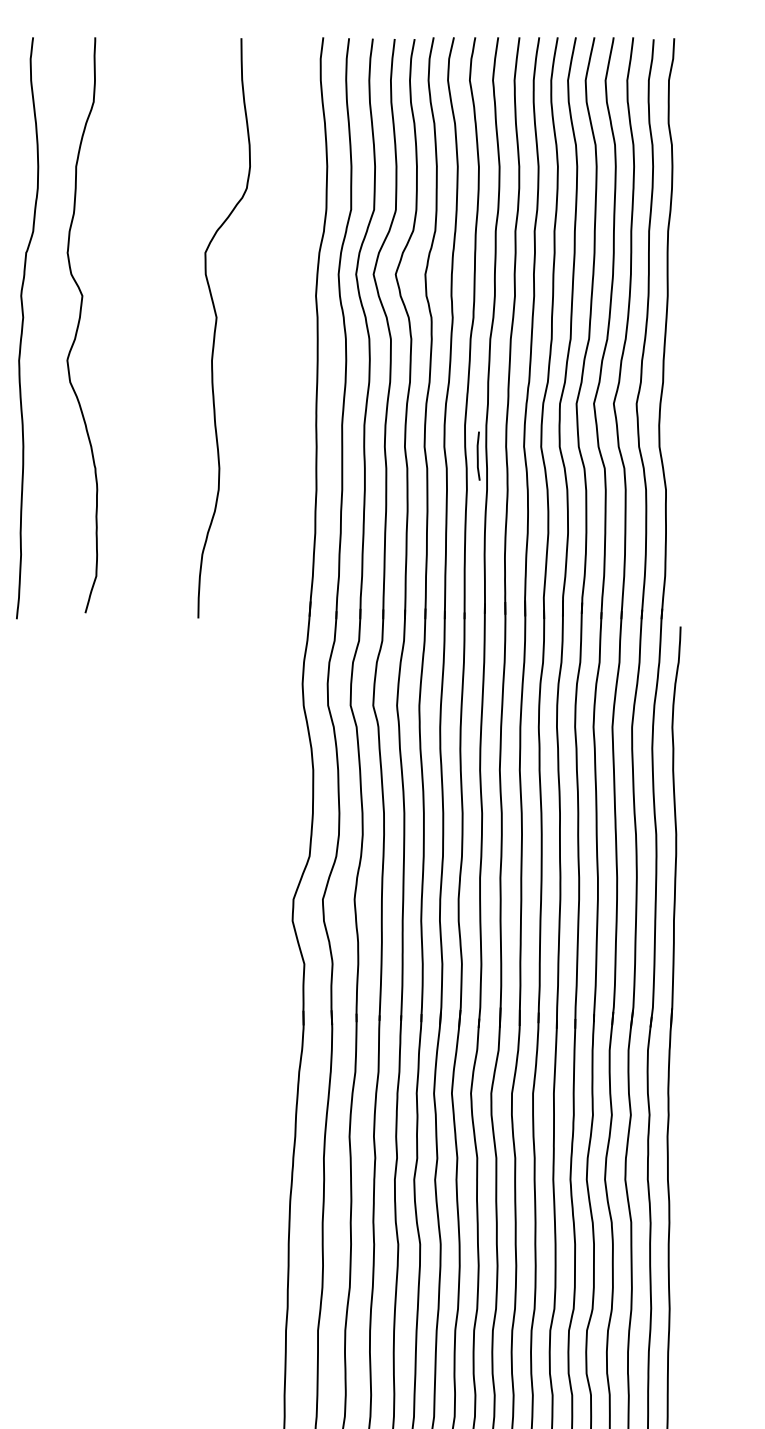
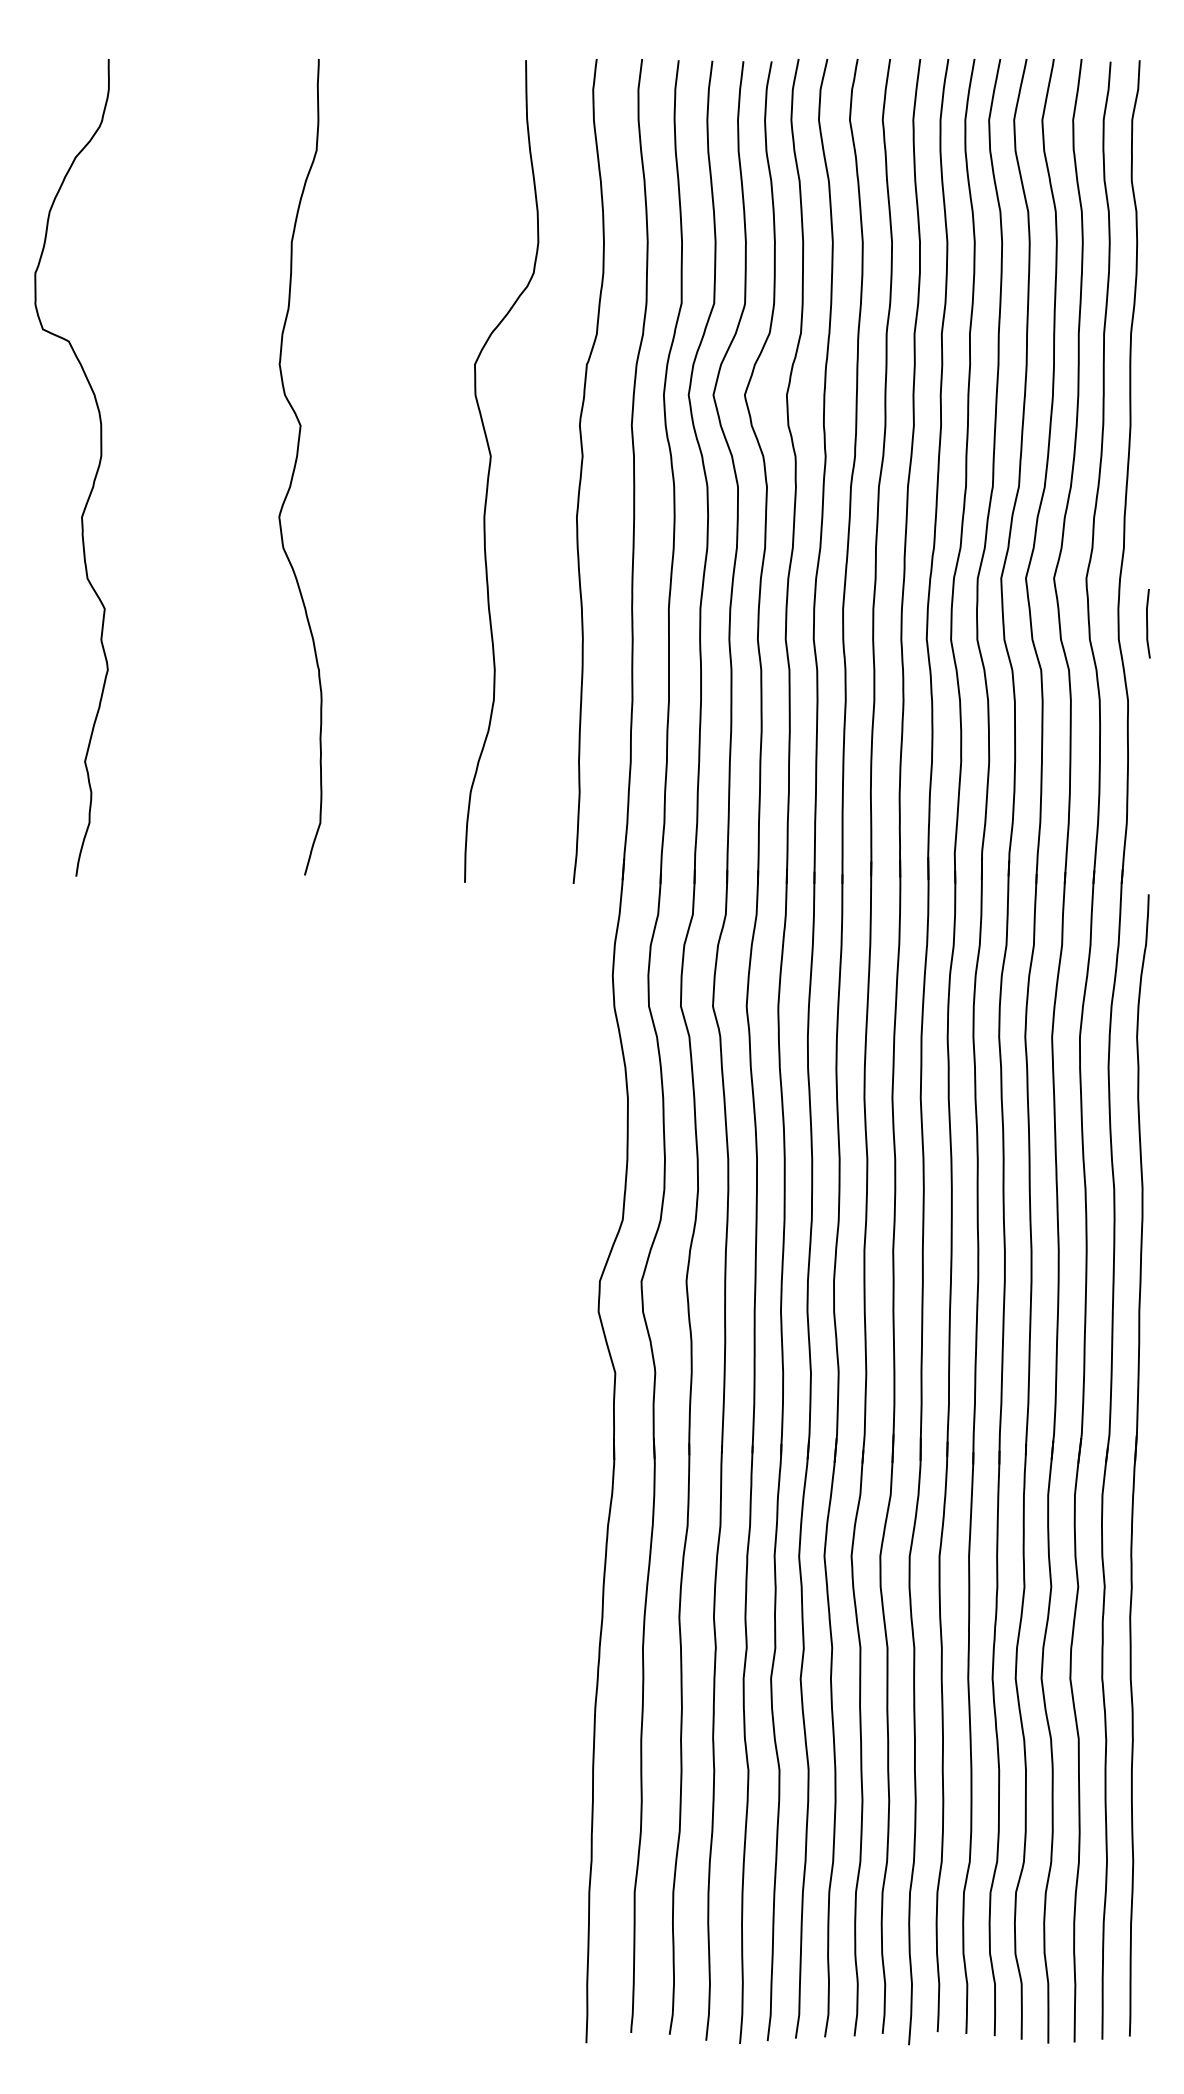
curve: (23, 328) -> (582, 471), moved
curve: (478, 455) -> (1147, 623), moved

